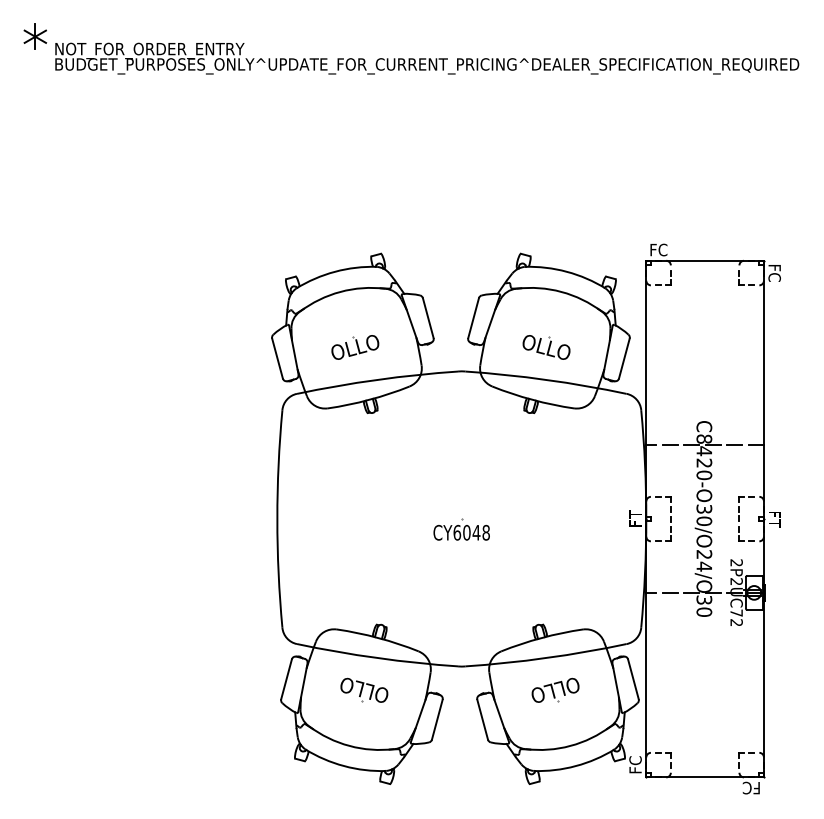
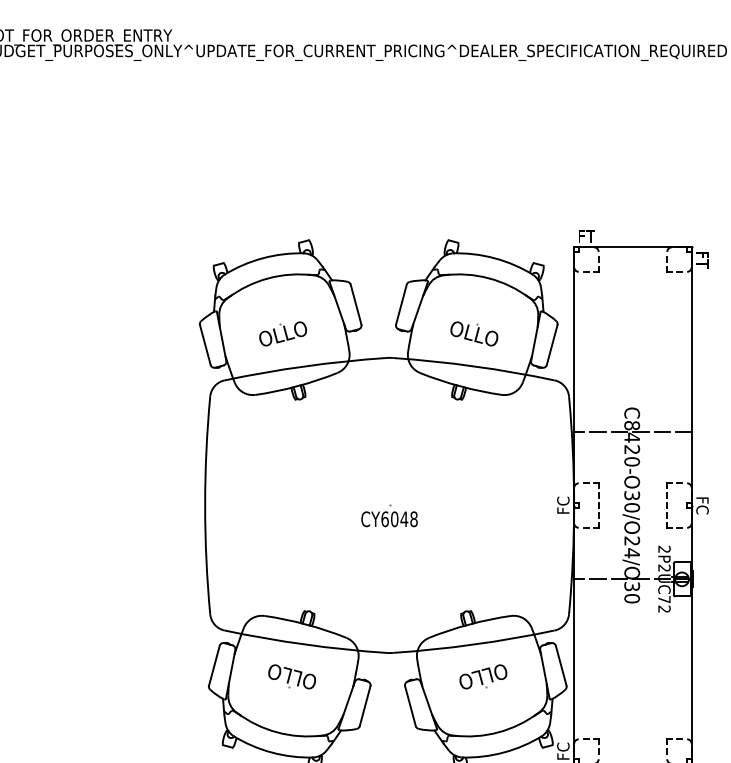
text: (658, 249) -> (586, 235), FC -> FT
text: (774, 273) -> (702, 259), FC -> FT
text: (635, 518) -> (563, 504), FT -> FC
text: (774, 519) -> (702, 505), FT -> FC

